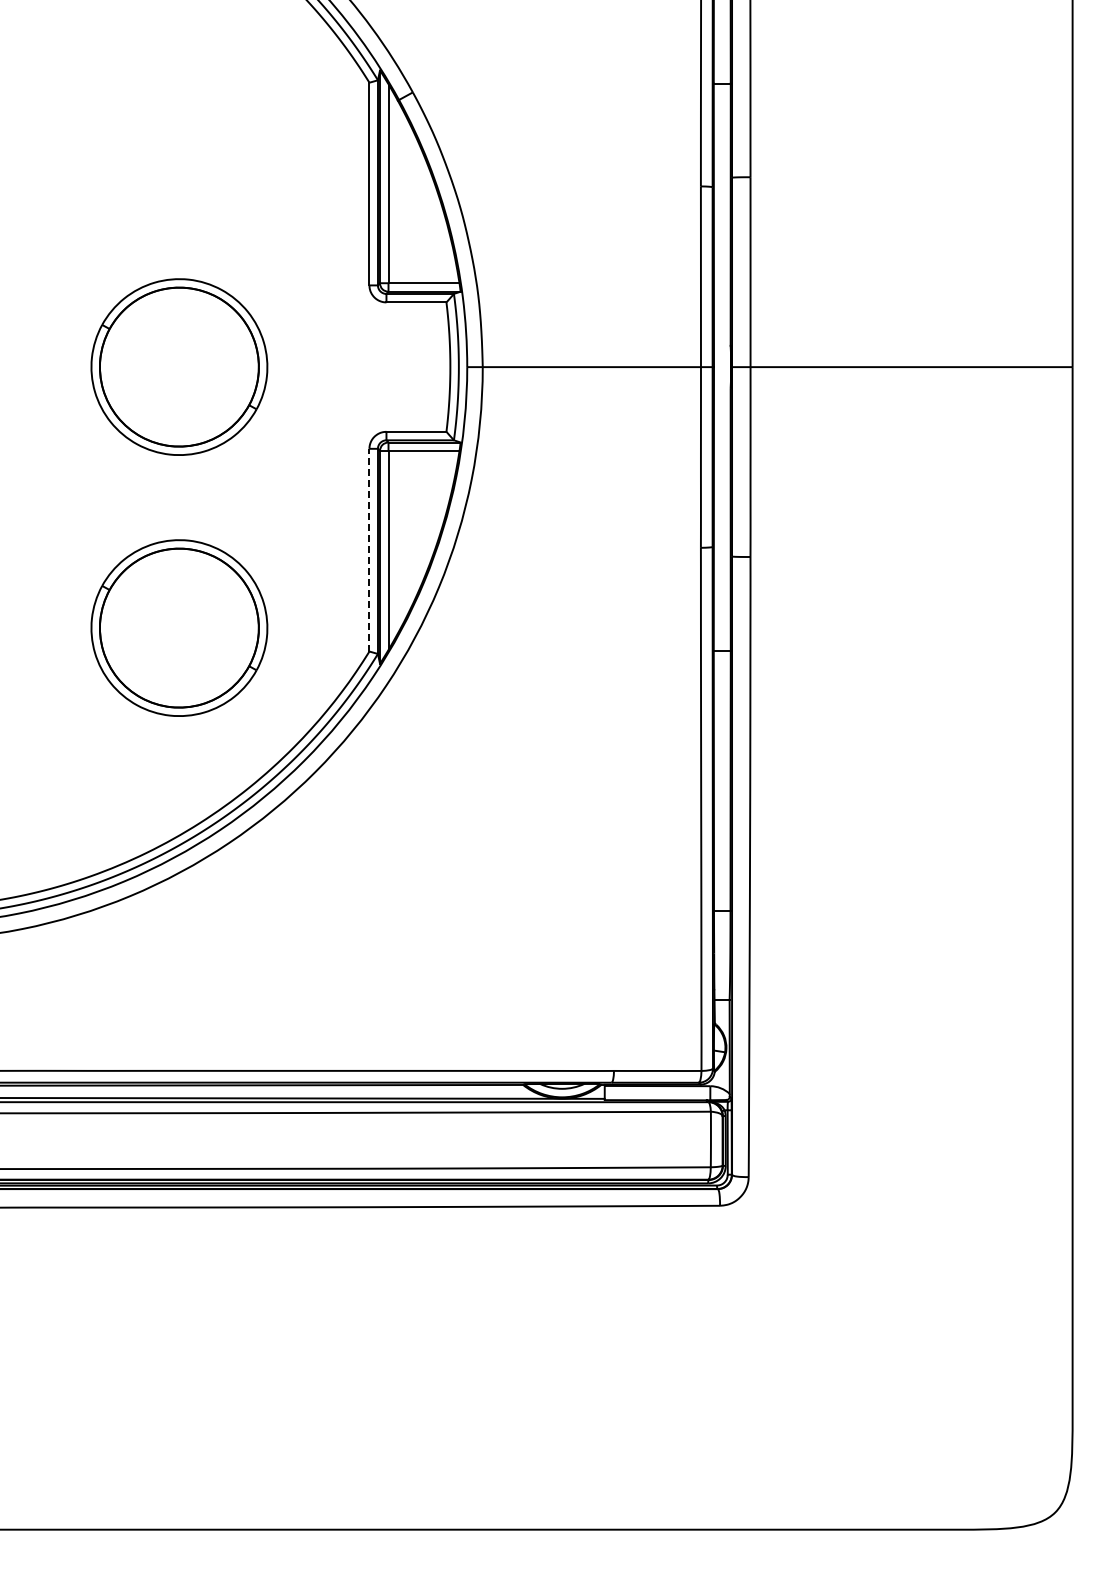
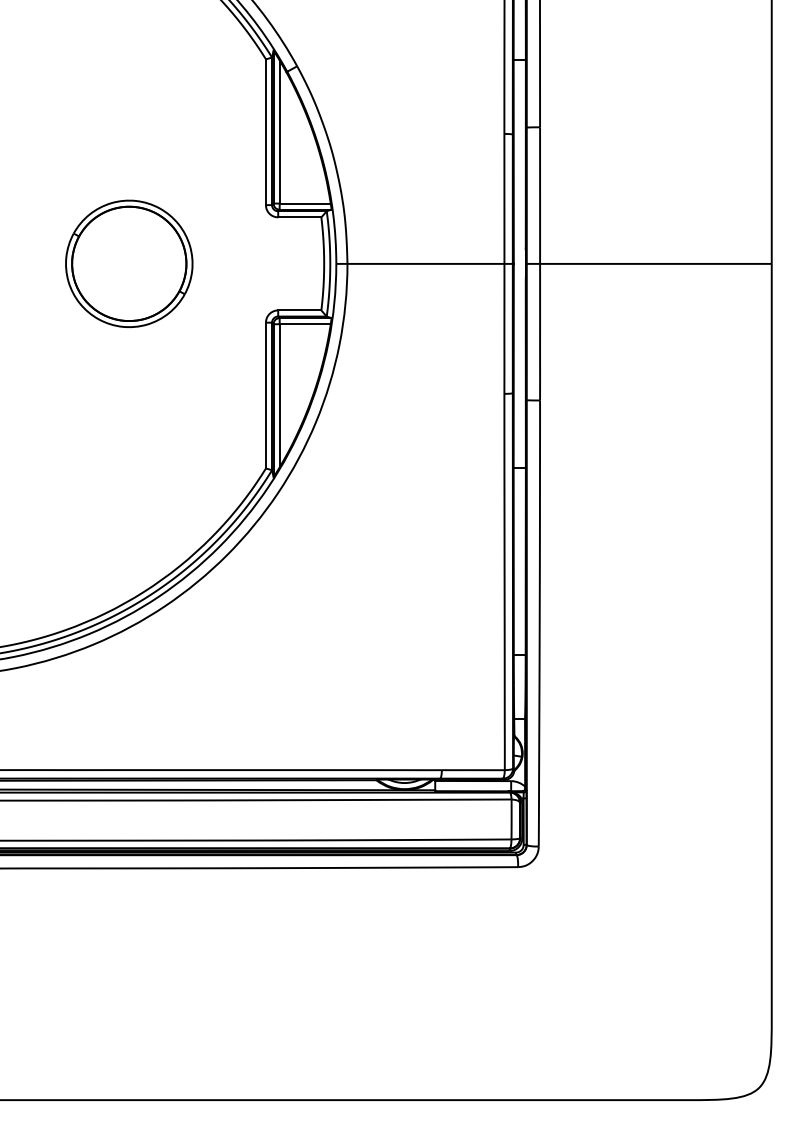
line: (369, 549) -> (266, 395), dashed -> solid
part: (179, 627) -> (129, 451), removed

